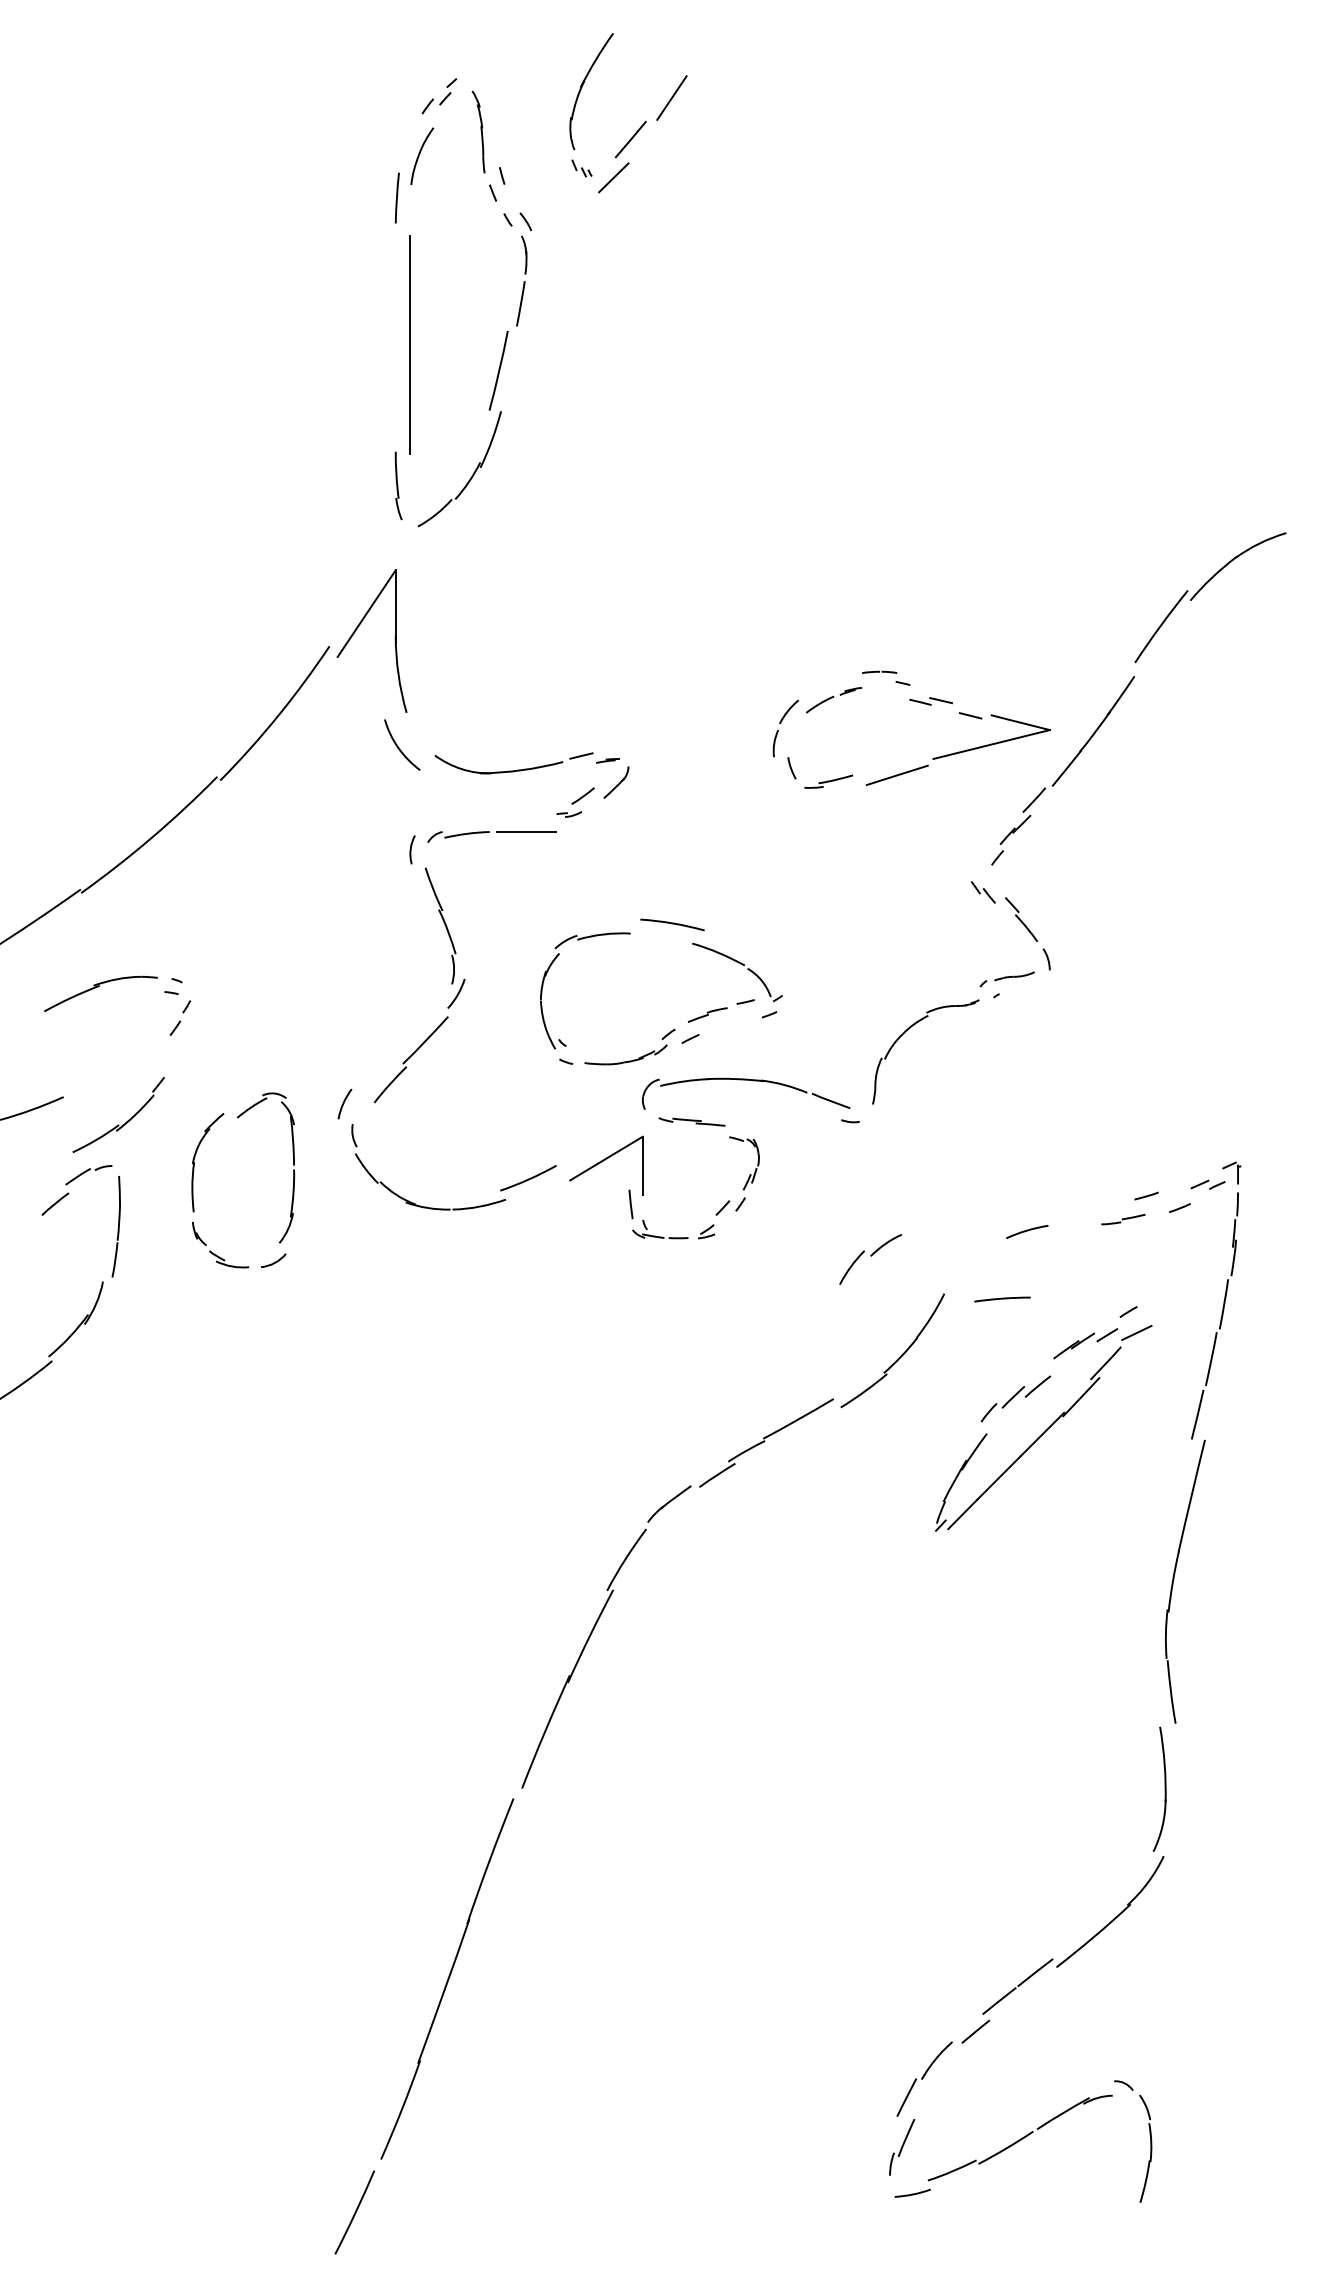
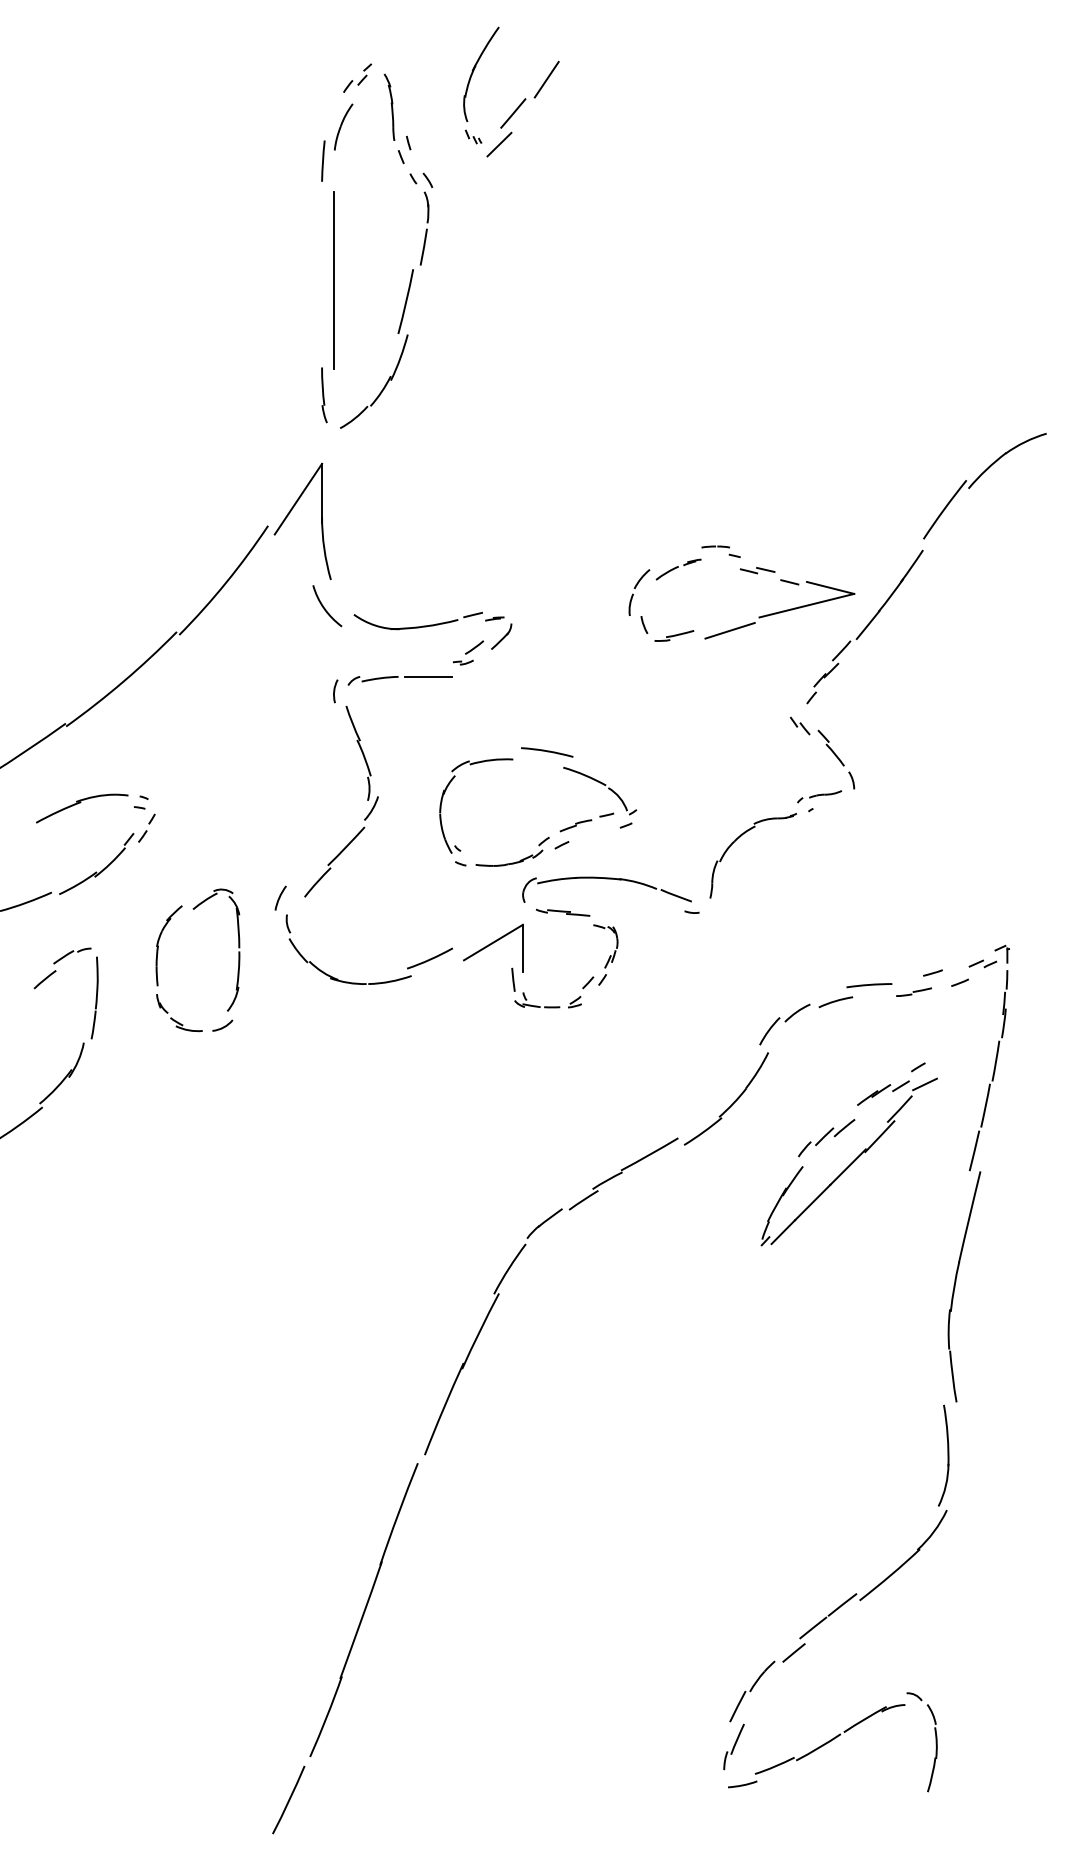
part: (118, 1124) -> (96, 871), moved
part: (870, 1259) -> (784, 1024), moved
line: (1002, 1299) -> (869, 985), moved

